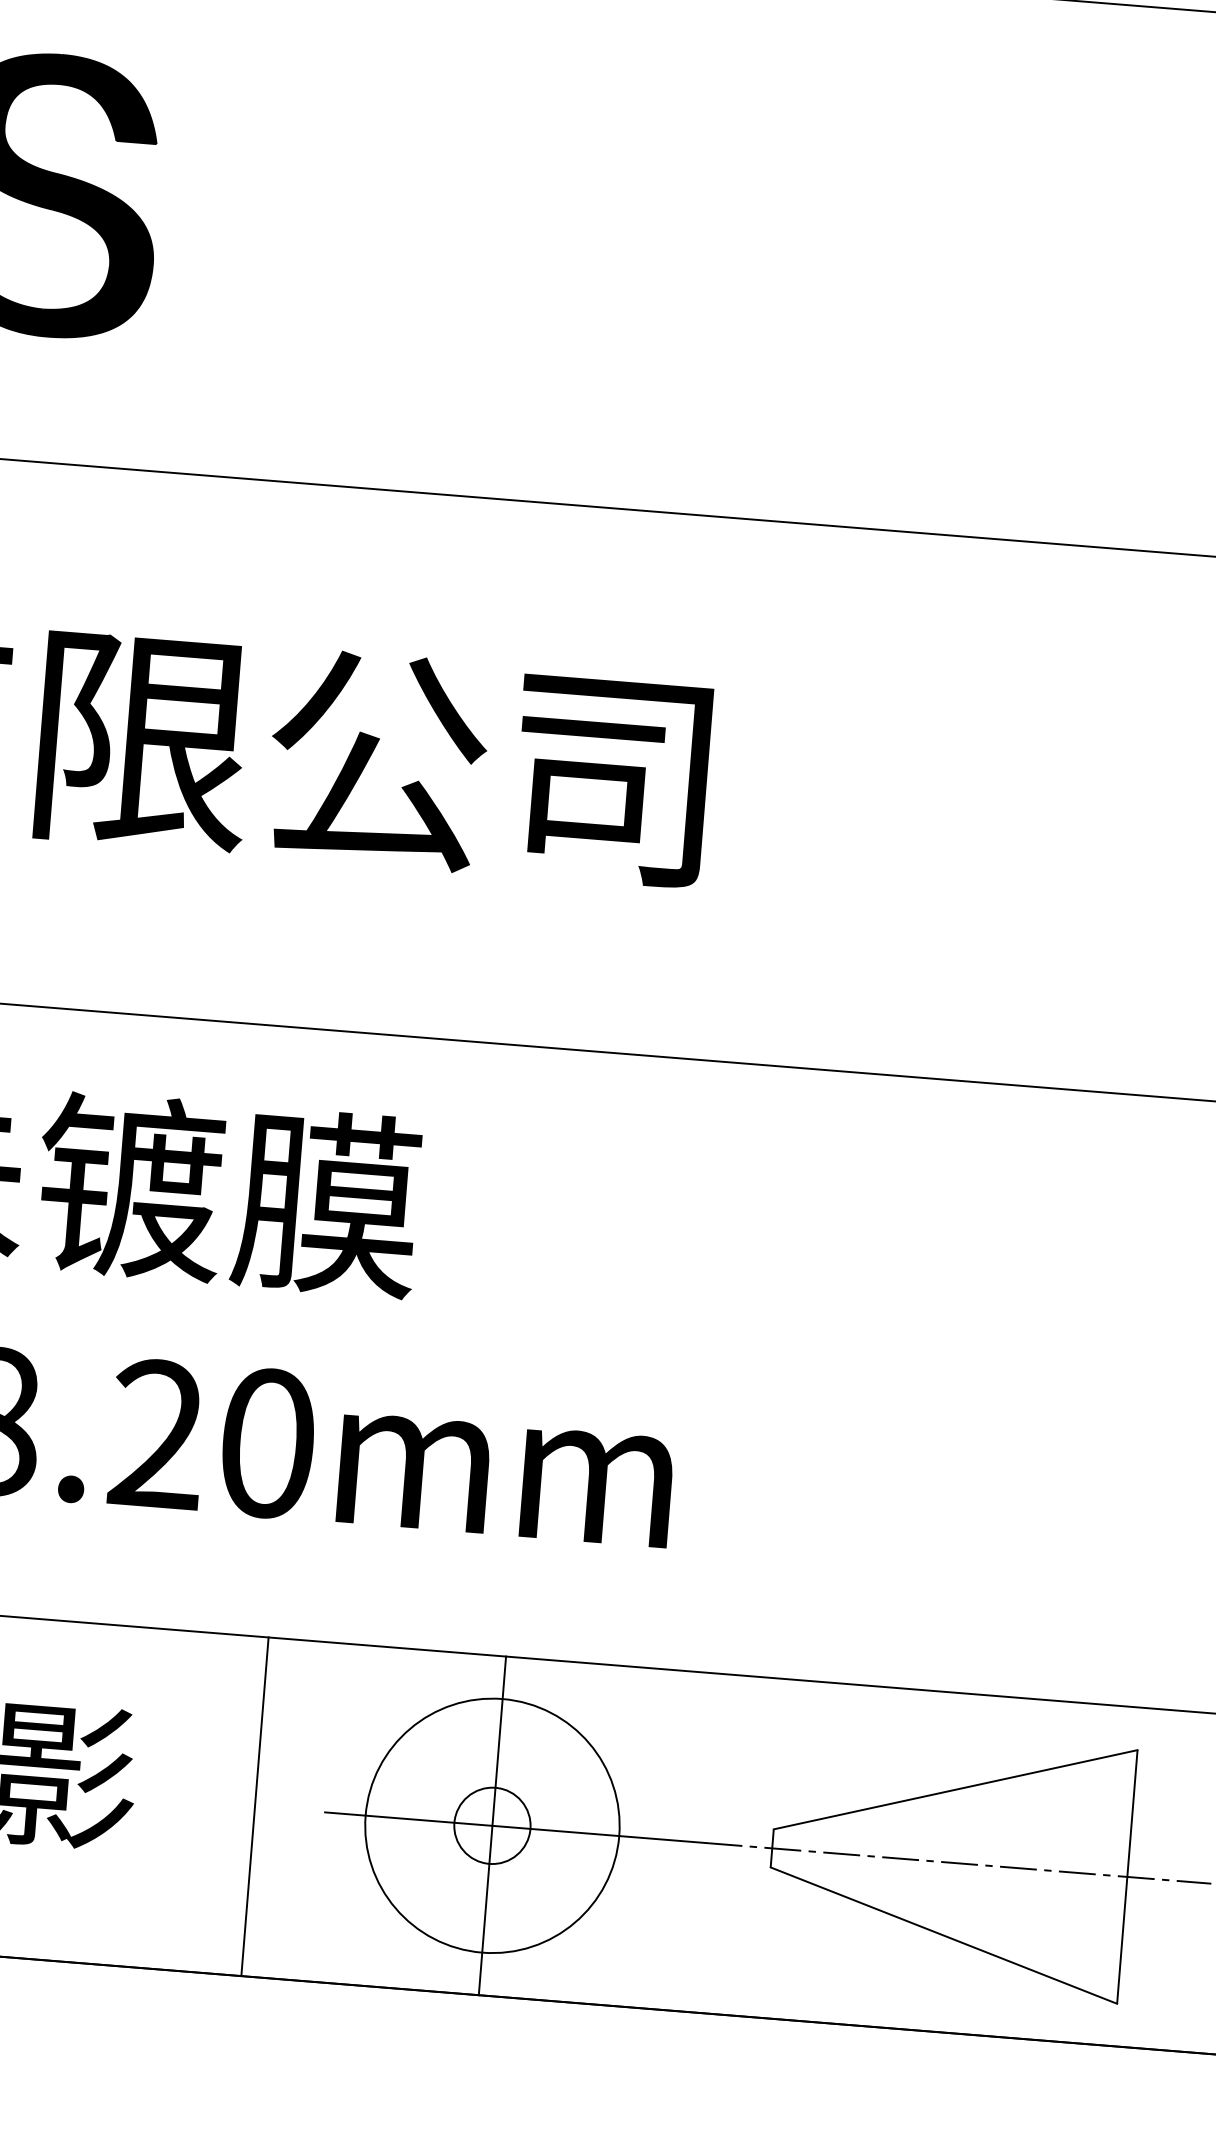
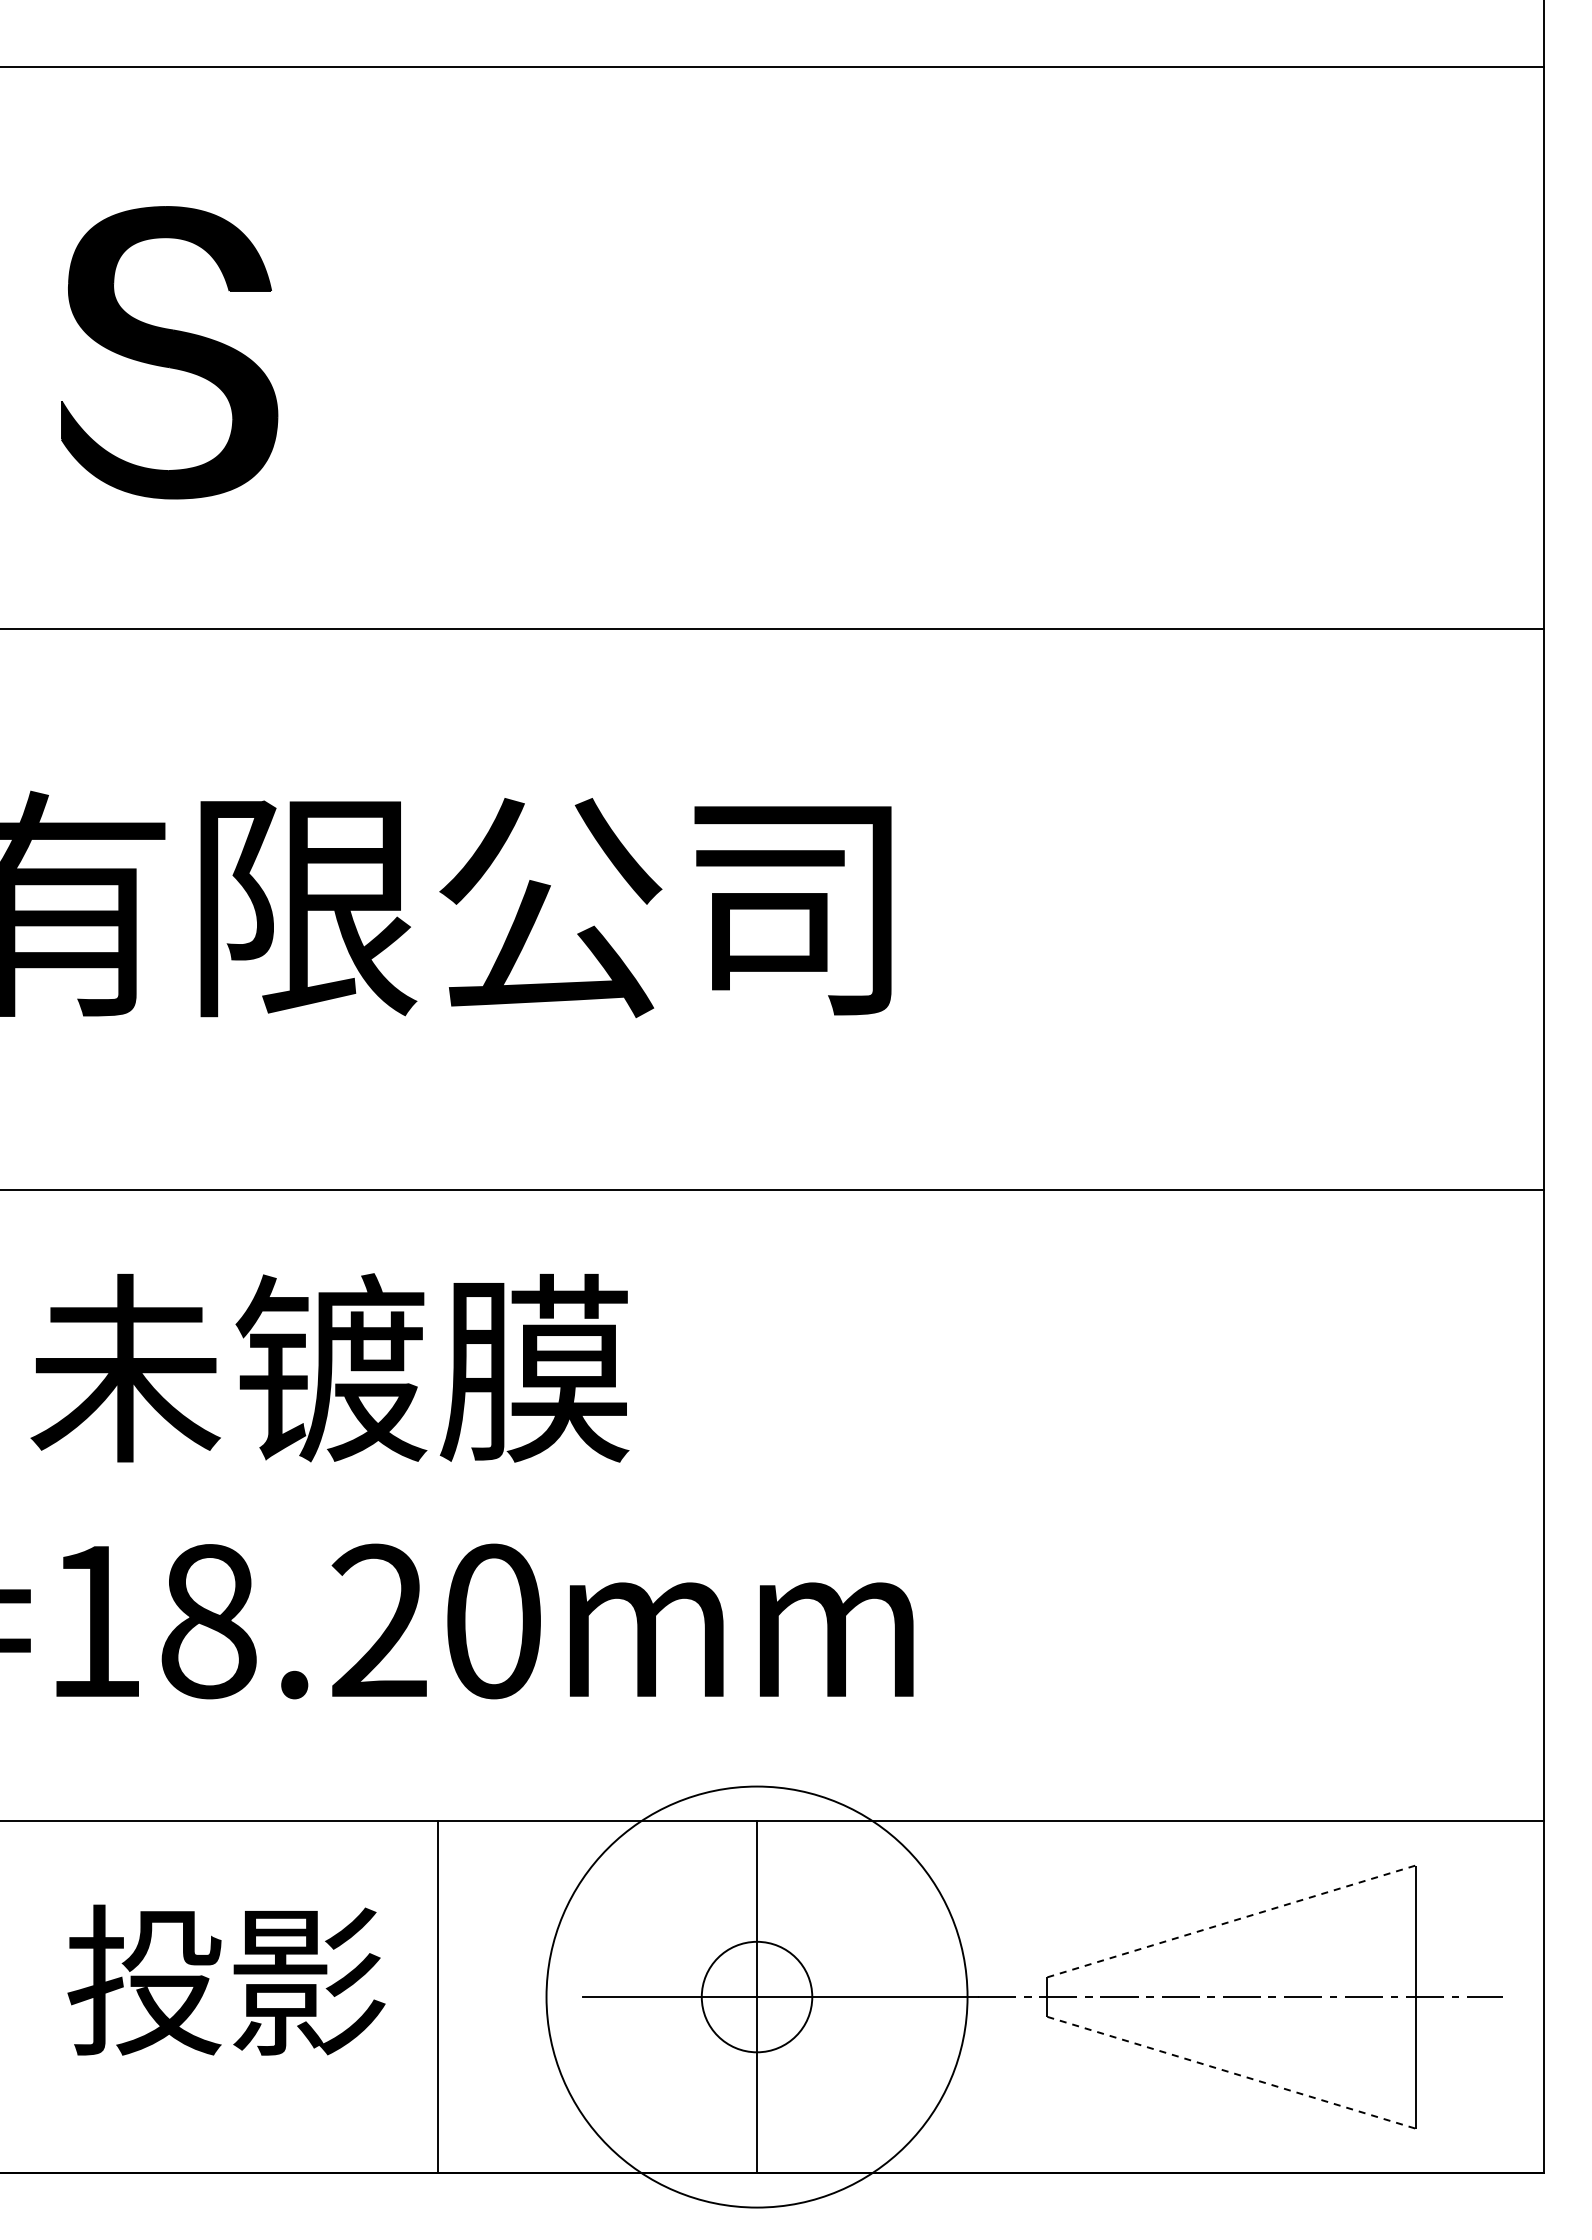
line: (955, 1789) -> (1231, 1921), solid -> dashed
line: (254, 1806) -> (437, 1996), moved
circle: (491, 1825) -> (756, 1996), size x1.4
circle: (491, 1825) -> (756, 1996), size x1.6
line: (943, 1935) -> (1231, 2072), solid -> dashed

